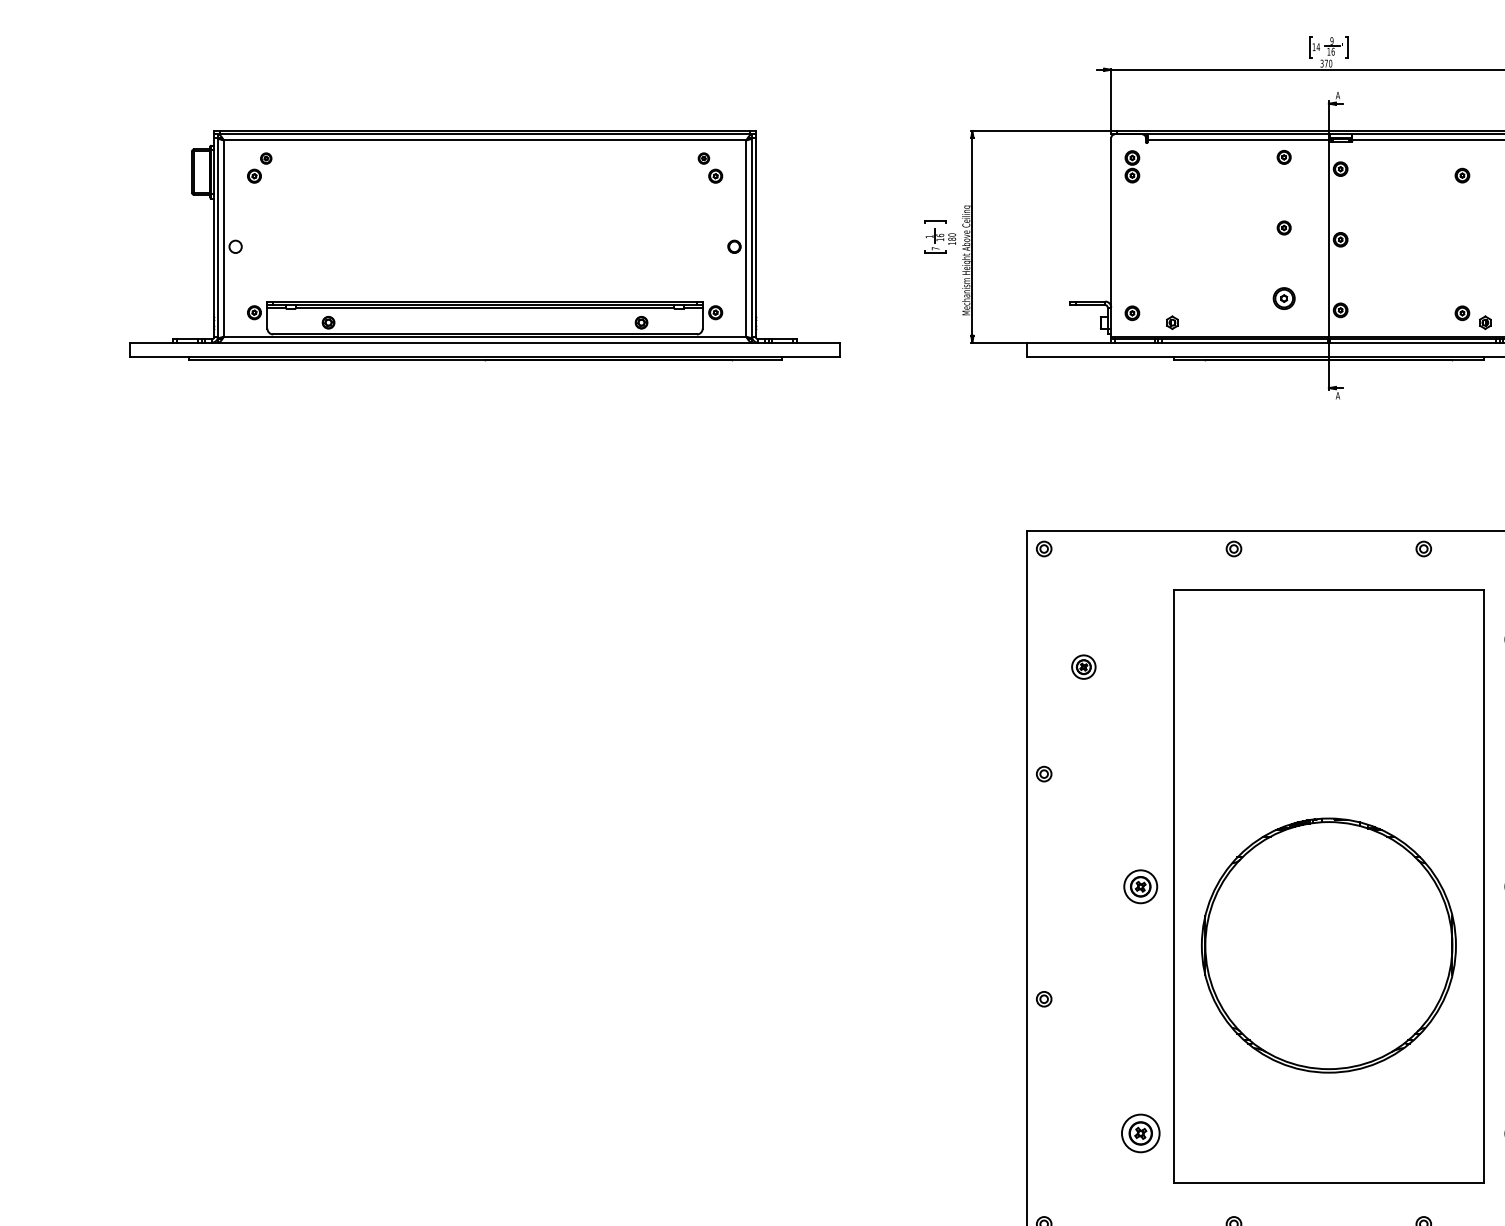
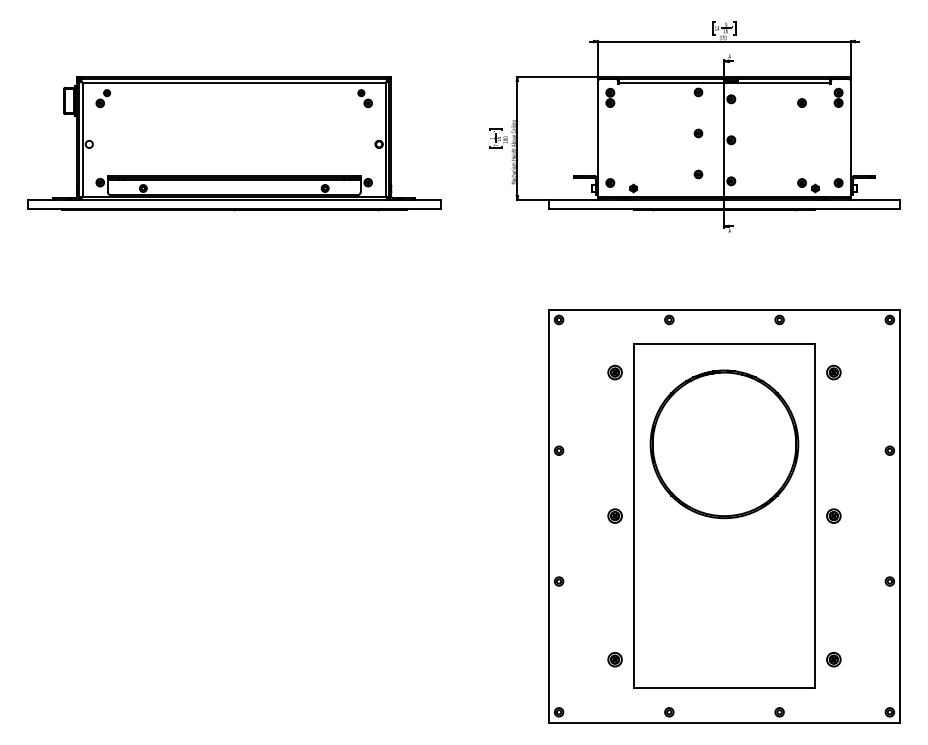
part: (1284, 298) -> (698, 174), size x0.62
part: (1082, 666) -> (614, 372), moved
part: (1139, 885) -> (614, 515), size x0.71
part: (1328, 945) -> (724, 444), moved
part: (1139, 1133) -> (614, 659), size x0.62

